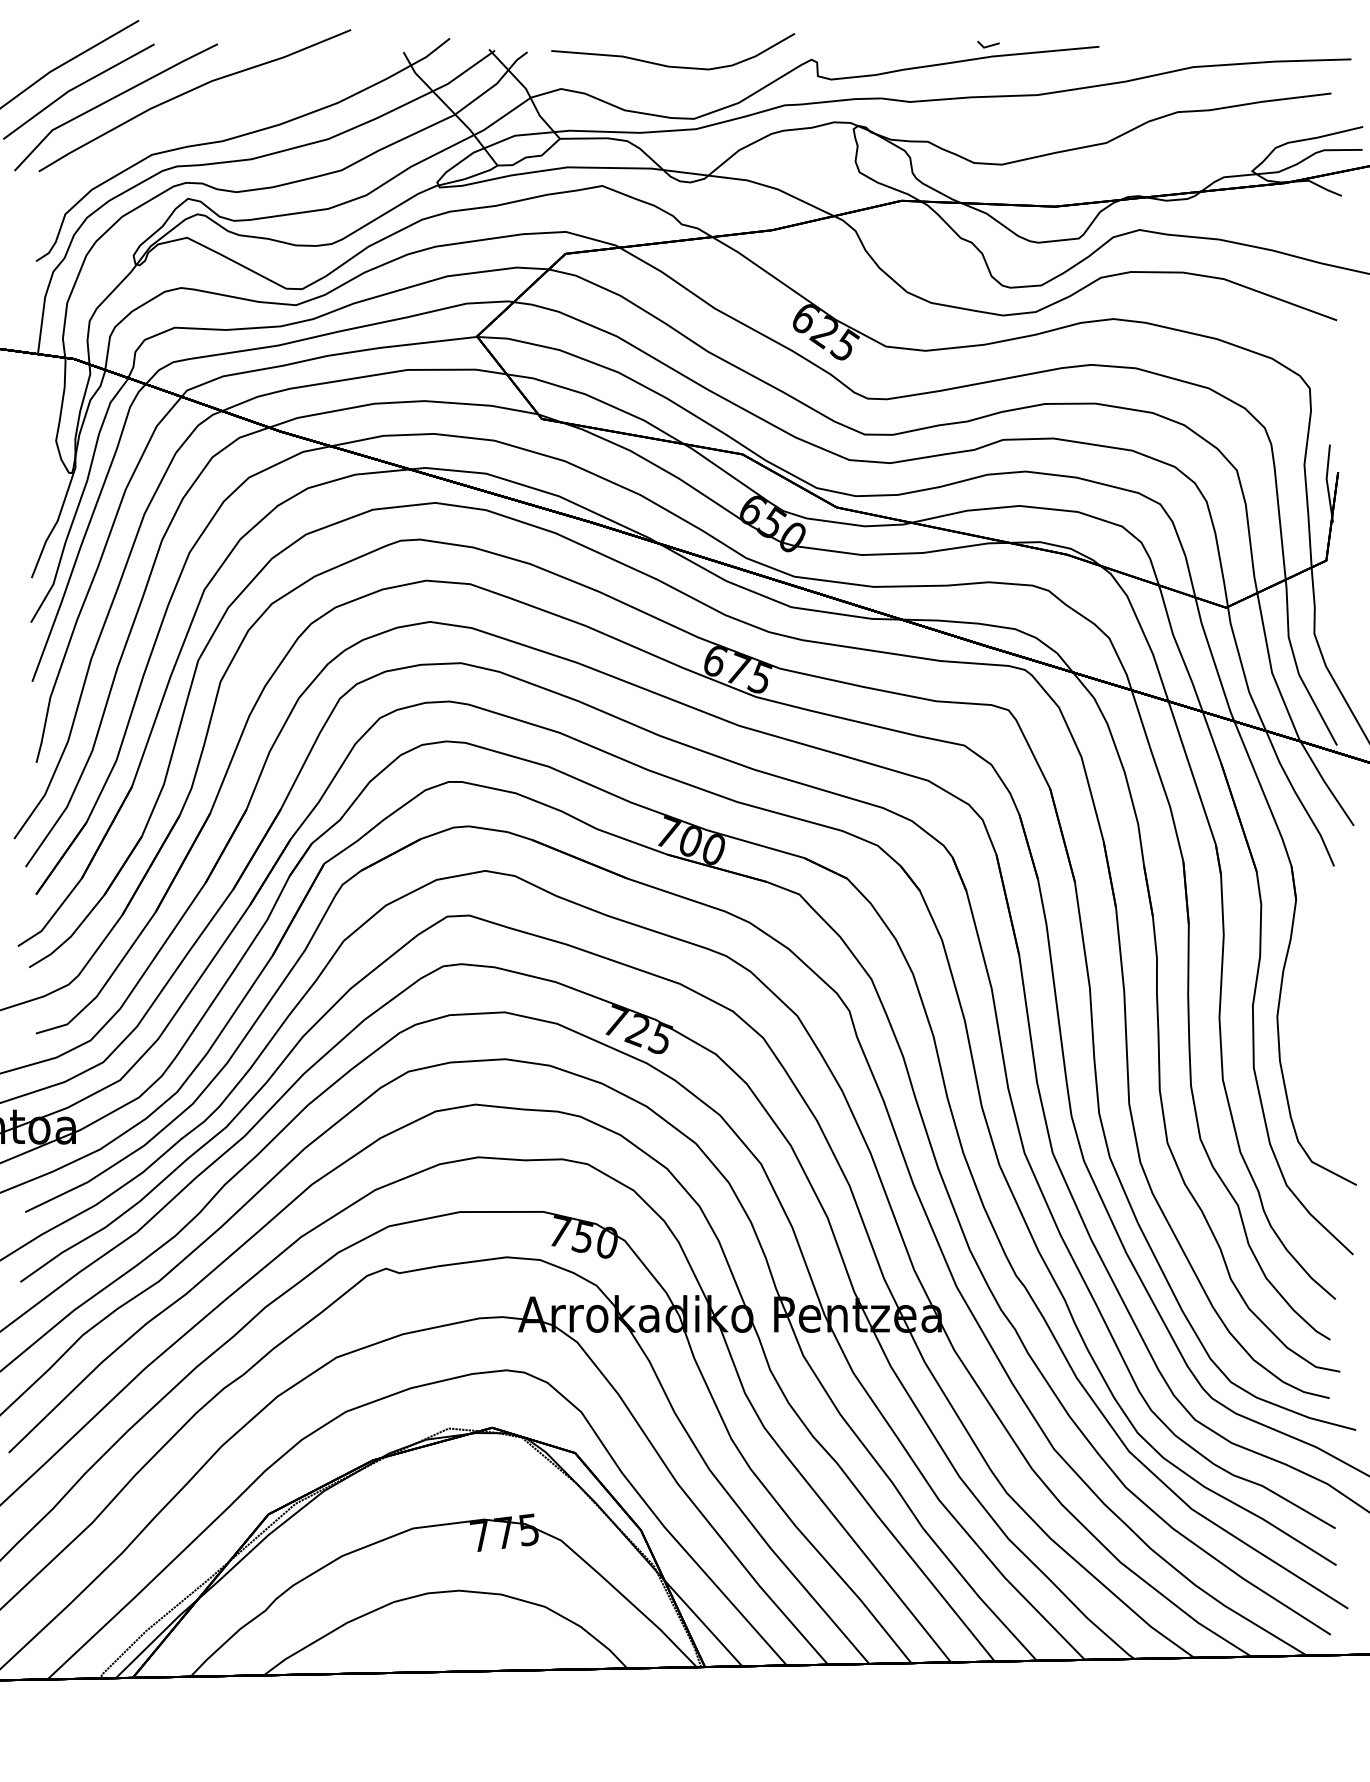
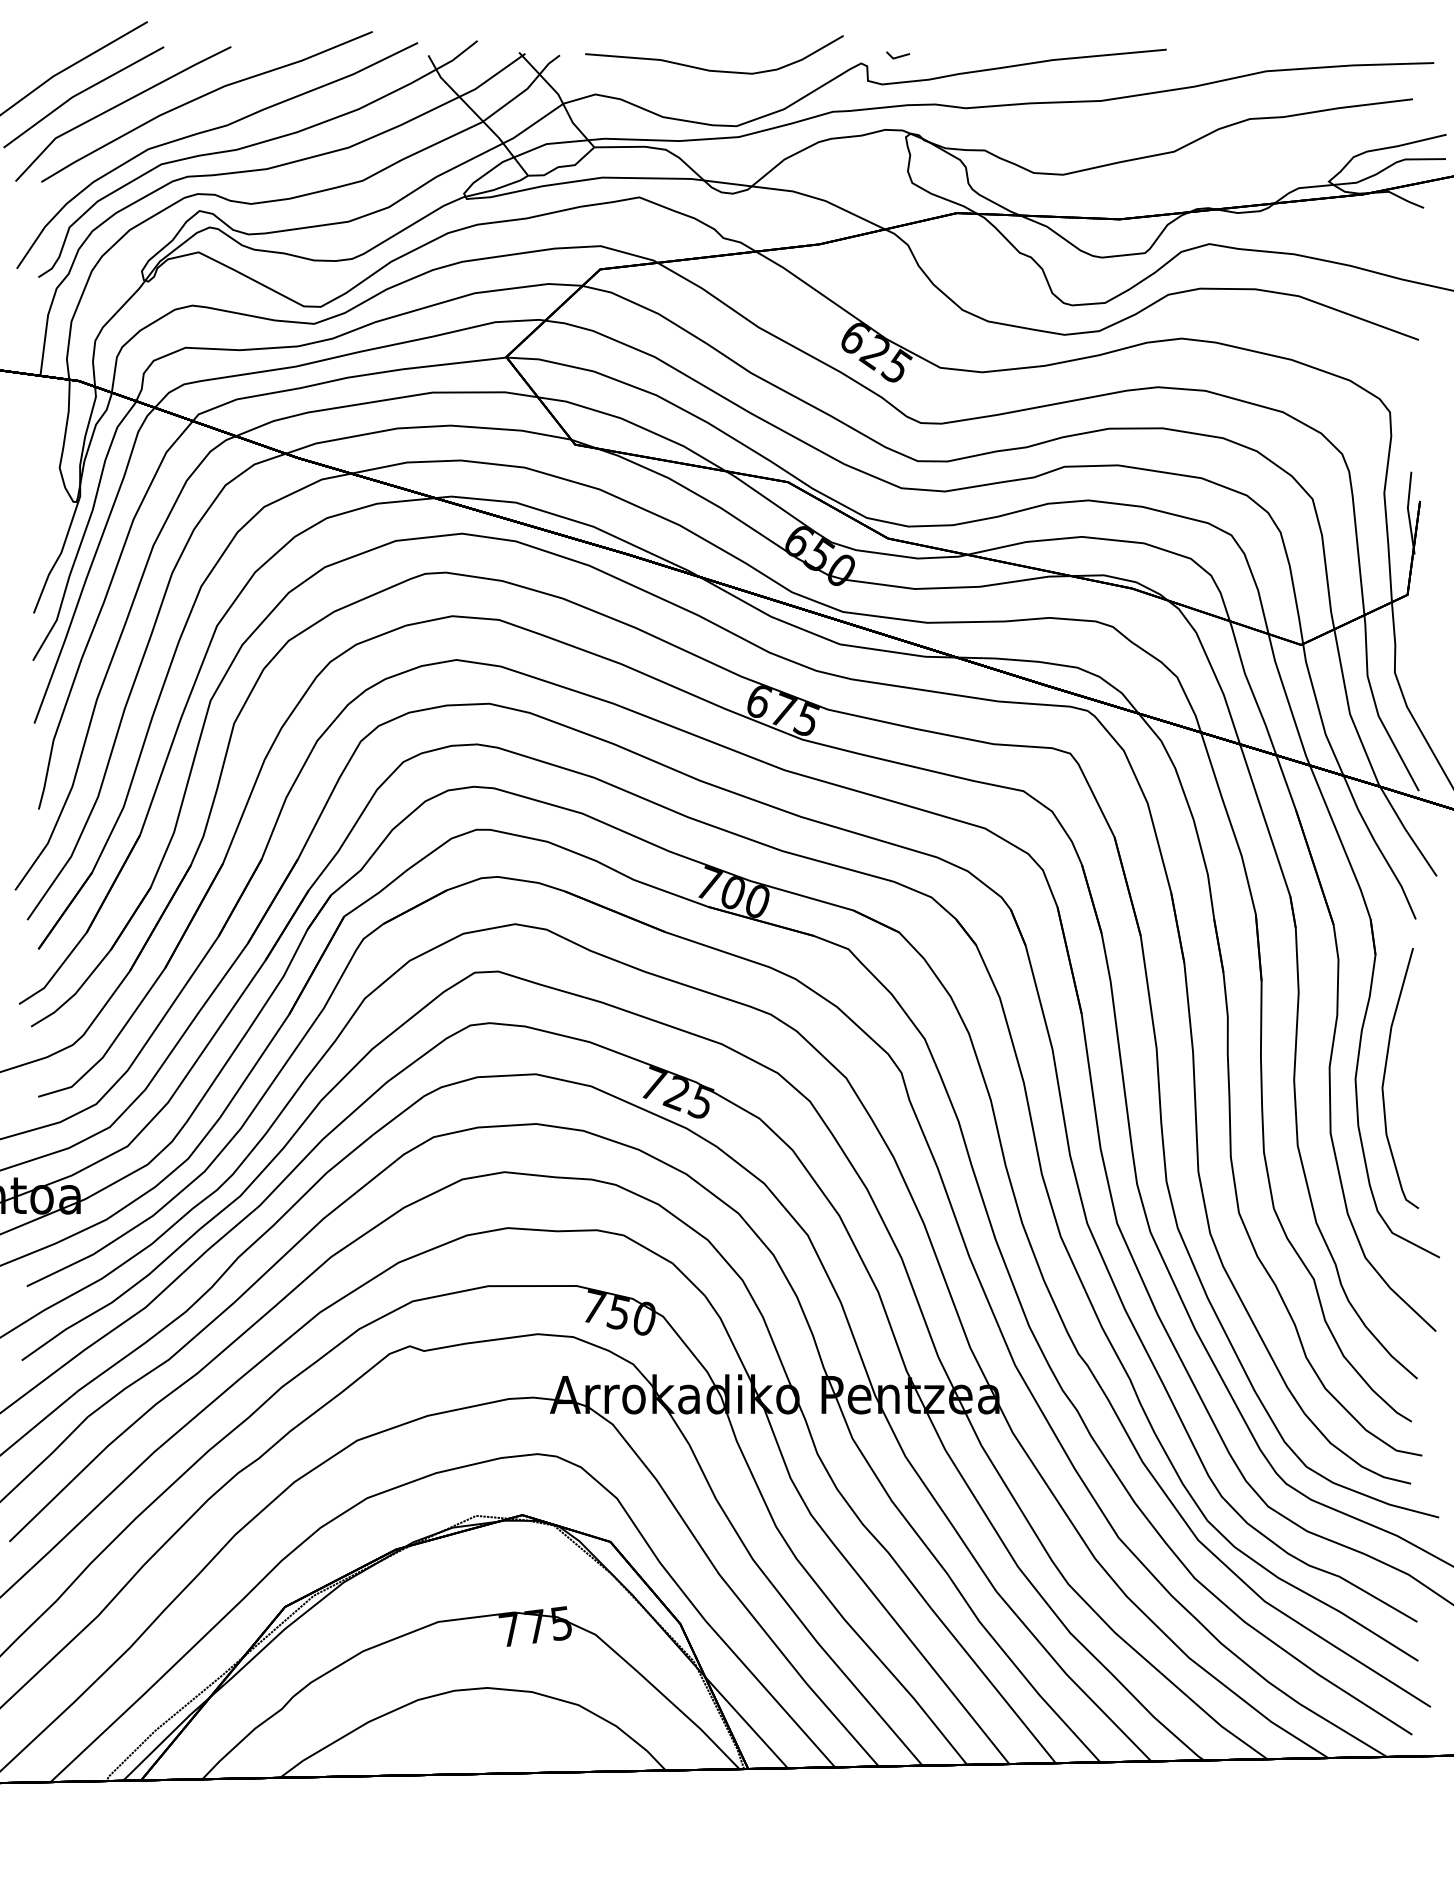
line: (989, 44) -> (899, 55), moved
curve: (197, 123) -> (209, 131), added
curve: (1305, 1013) -> (1385, 1075), added

